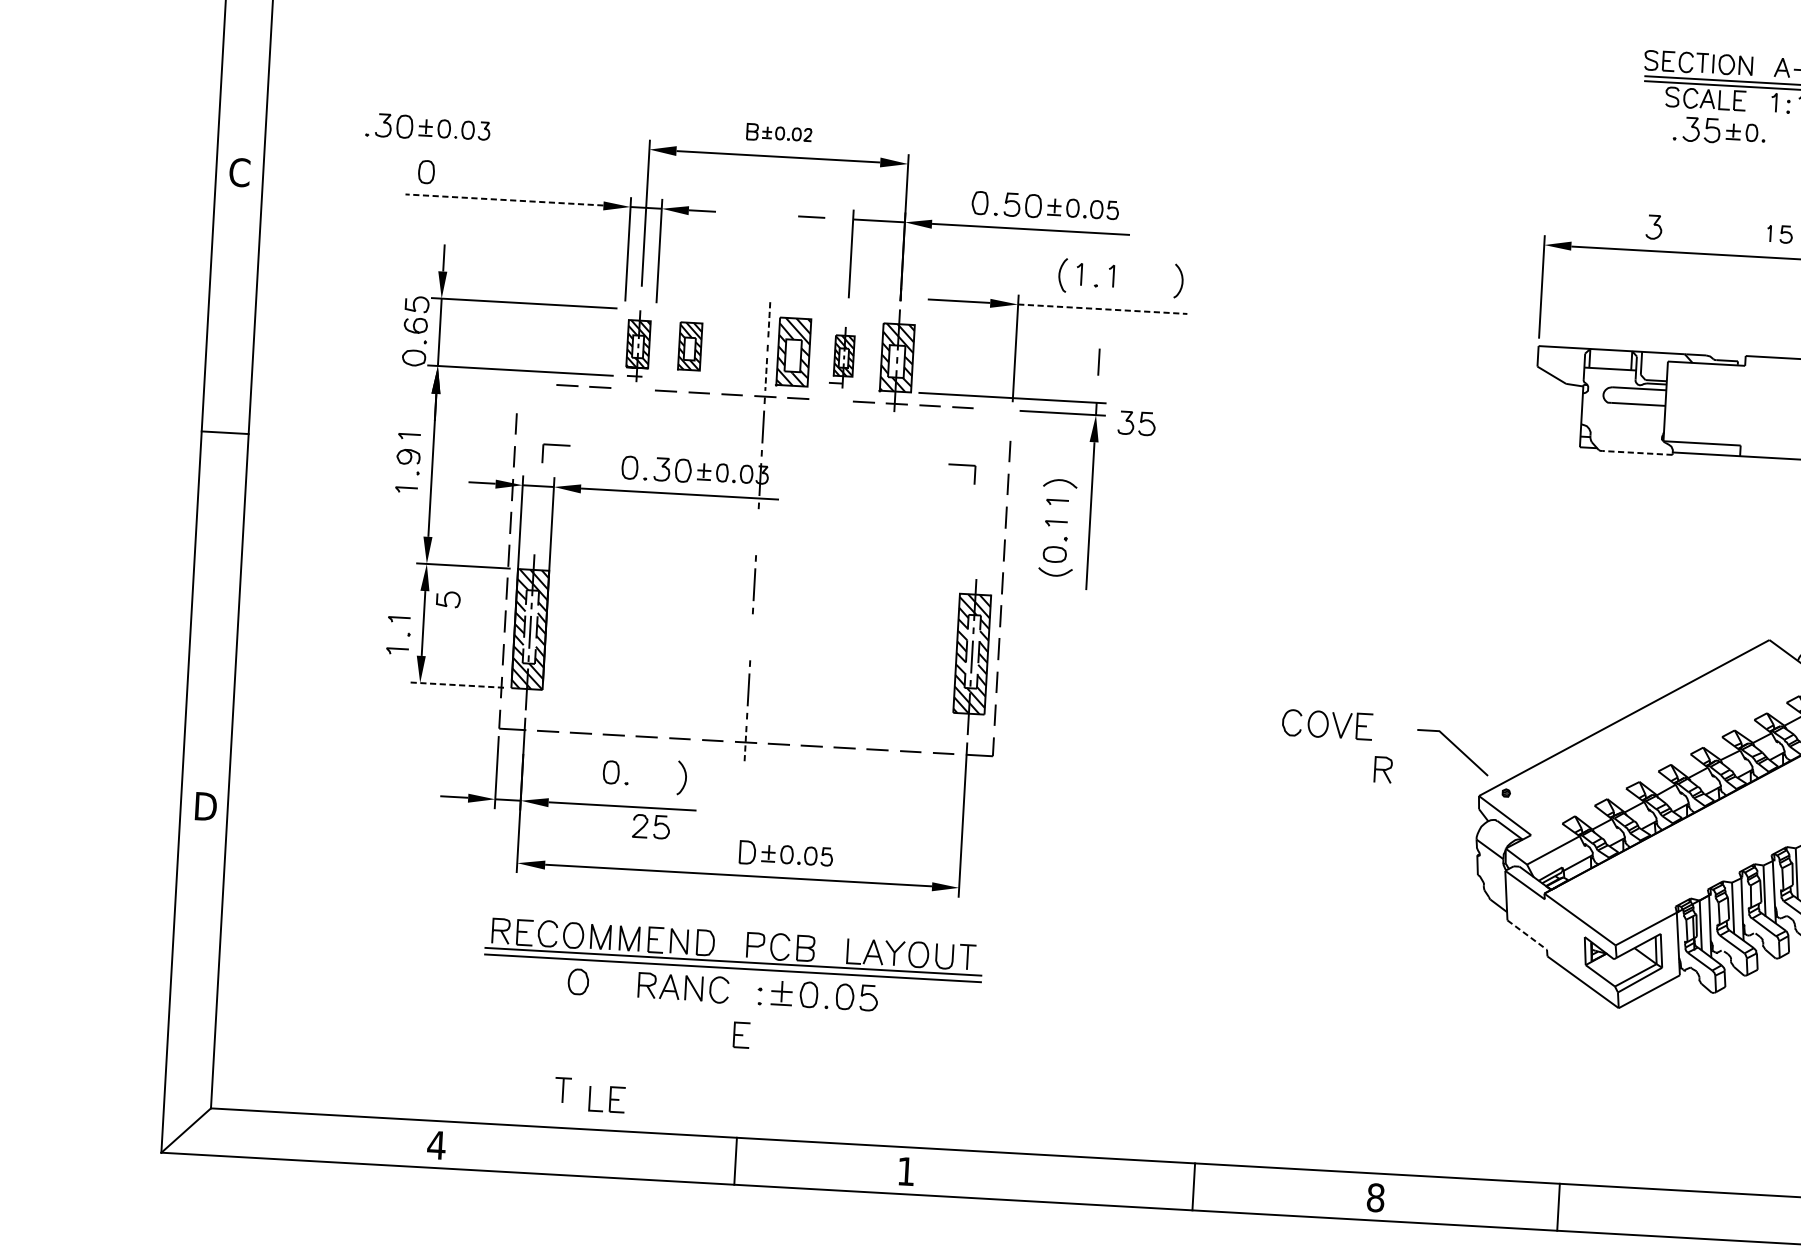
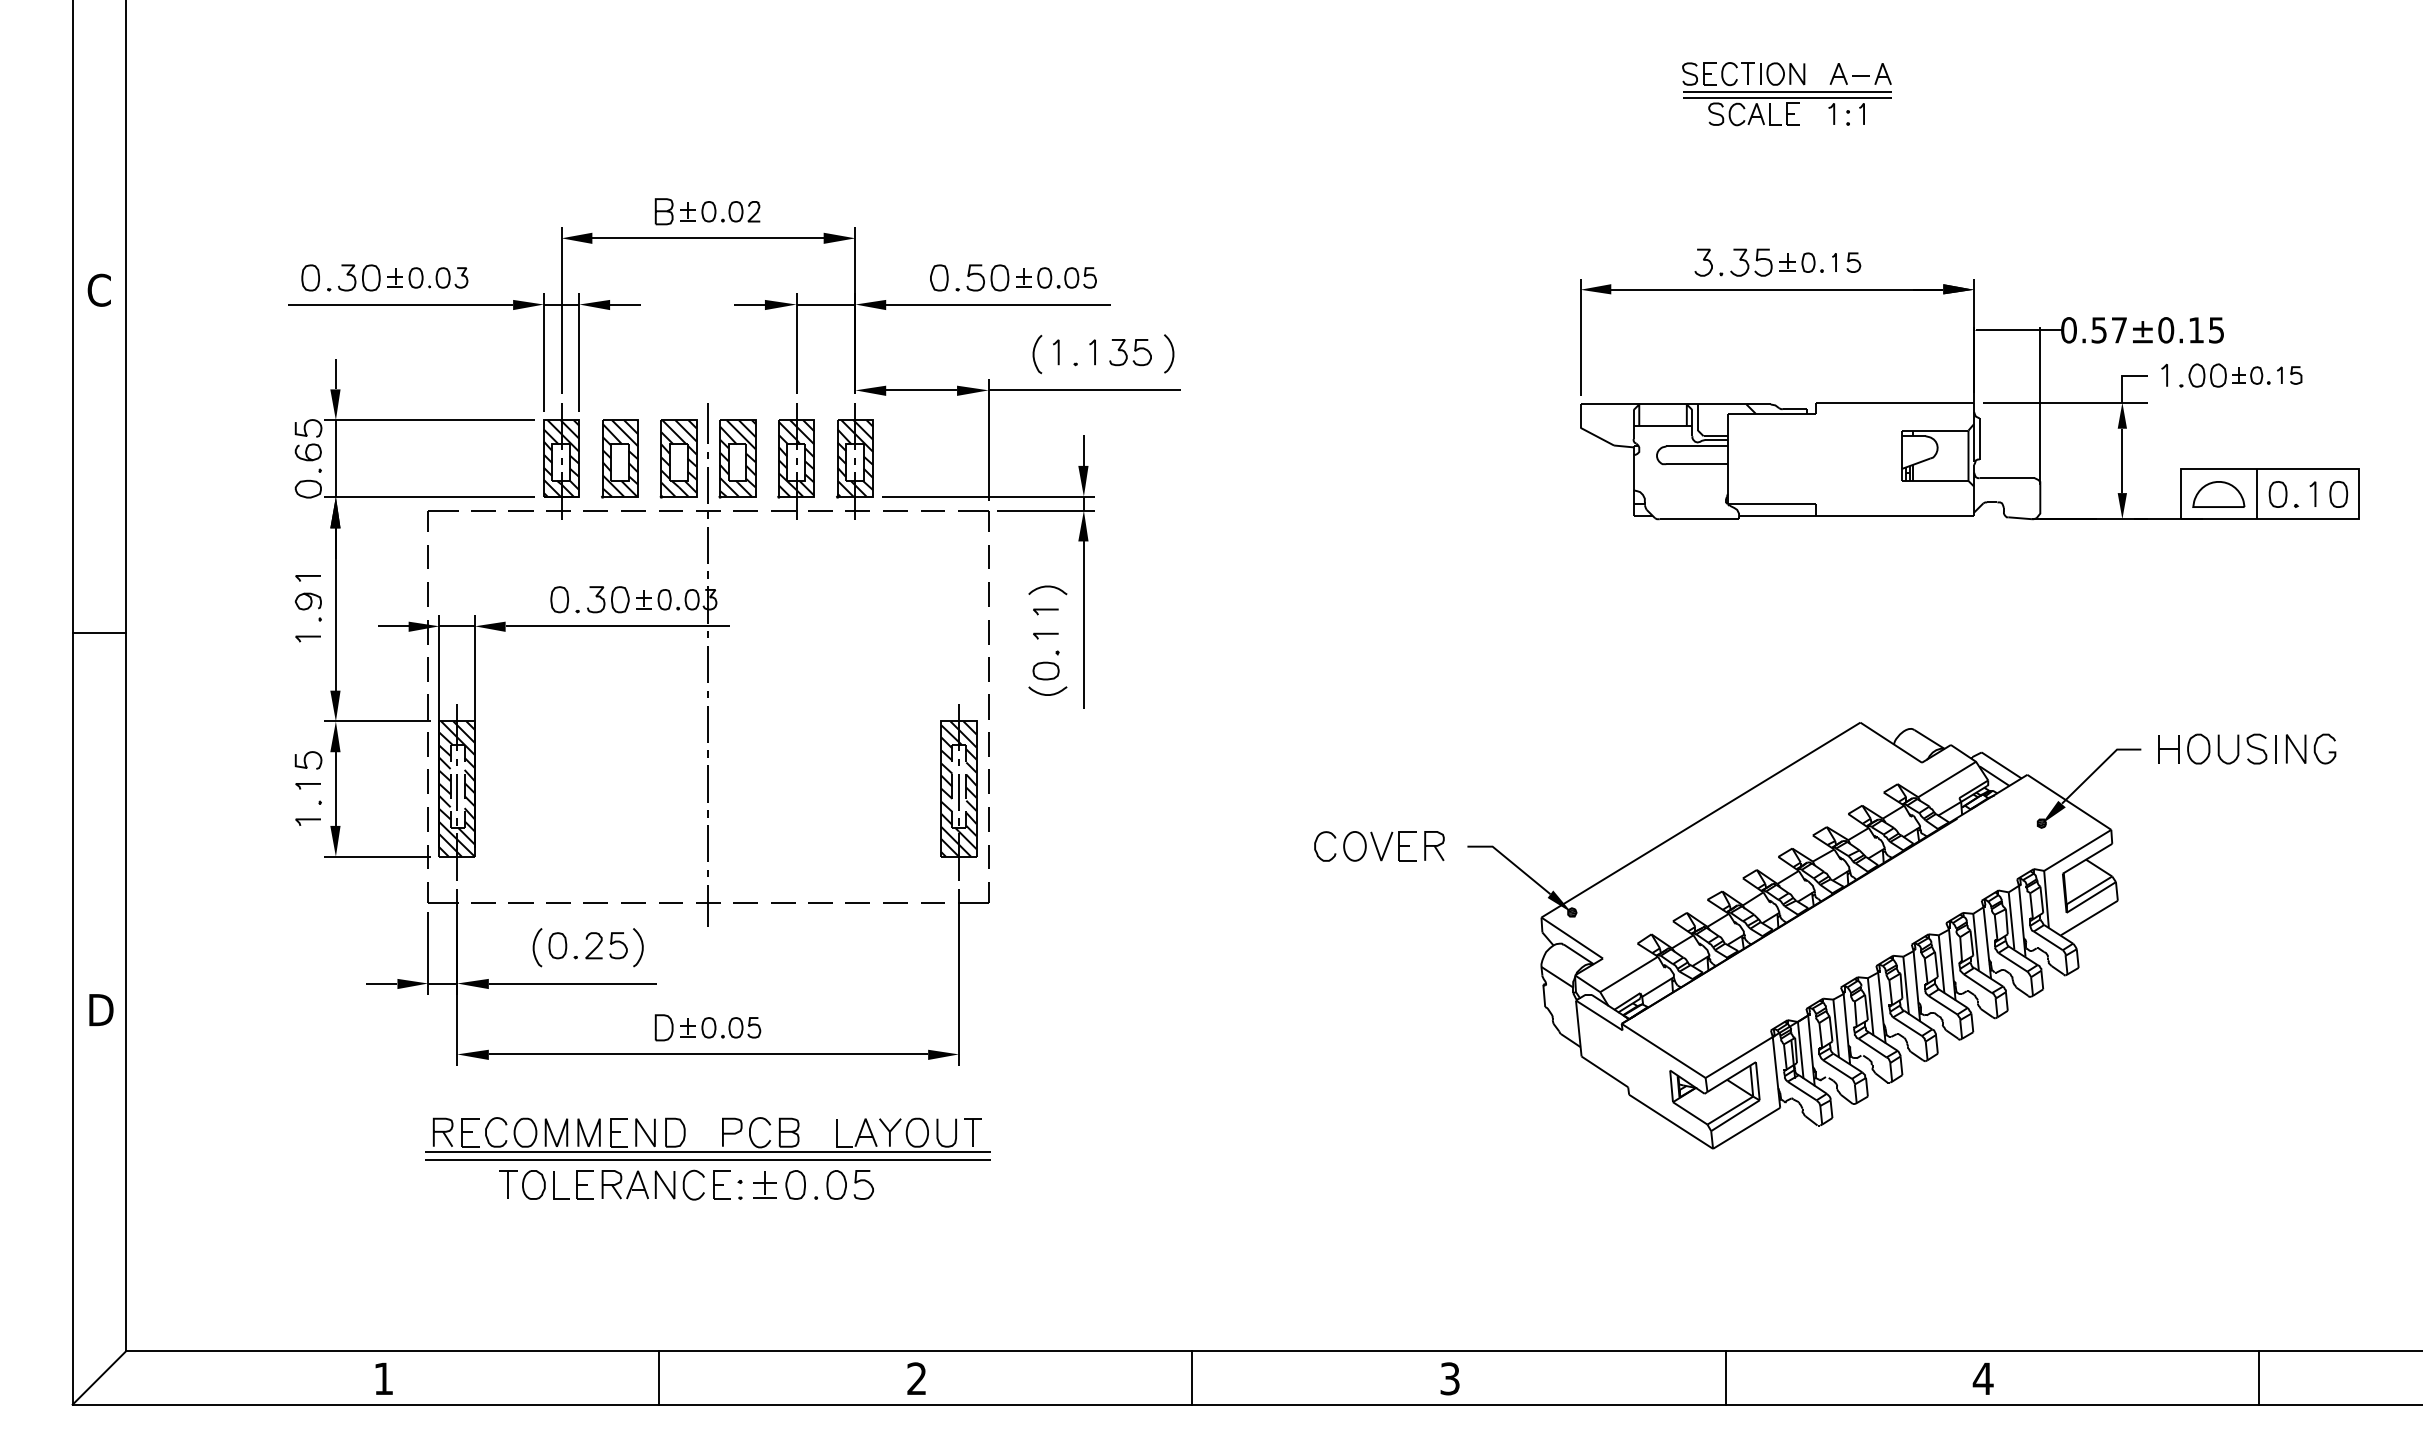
part: (427, 127) -> (397, 277), moved
part: (1719, 130) -> (1771, 262), moved
part: (779, 133) -> (707, 211), size x1.43
line: (504, 199) -> (400, 304), dashed -> solid
fill: (838, 218) -> (780, 304), added
fill: (913, 298) -> (870, 390), added
line: (1103, 309) -> (1085, 390), dashed -> solid
line: (769, 319) -> (708, 423), dashed -> solid
part: (638, 346) -> (561, 461), size x1.43
part: (689, 346) -> (619, 458), size x1.43
part: (741, 349) -> (678, 458), added
part: (841, 357) -> (792, 461), size x1.67
line: (766, 374) -> (708, 485), dashed -> solid
fill: (1097, 388) -> (1083, 480), added
part: (1136, 423) -> (1130, 352), moved
line: (225, 432) -> (99, 632), moved
part: (555, 445) -> (442, 511), moved
line: (1637, 453) -> (1699, 519), dashed -> solid
part: (962, 465) -> (973, 511), moved
line: (756, 532) -> (707, 664), added
curve: (445, 599) -> (305, 760), moved
line: (751, 636) -> (707, 783), added
line: (456, 684) -> (377, 856), dashed -> solid
line: (745, 744) -> (708, 905), dashed -> solid
part: (1383, 769) -> (1434, 845), moved
curve: (590, 772) -> (534, 947), added
fill: (1495, 782) -> (1559, 901), added
part: (651, 826) -> (606, 945), moved
part: (785, 854) -> (707, 1027), moved
line: (1526, 934) -> (1604, 1071), dashed -> solid
part: (741, 1034) -> (721, 1184), moved
part: (563, 1090) -> (508, 1184), moved
part: (606, 1098) -> (573, 1184), moved
text: (436, 1144) -> (383, 1378), 4 -> 1
line: (735, 1160) -> (659, 1377), moved
text: (905, 1171) -> (916, 1378), 1 -> 2
line: (1193, 1186) -> (1192, 1377), moved
text: (1375, 1197) -> (1449, 1378), 8 -> 3
line: (1558, 1206) -> (1725, 1377), moved

